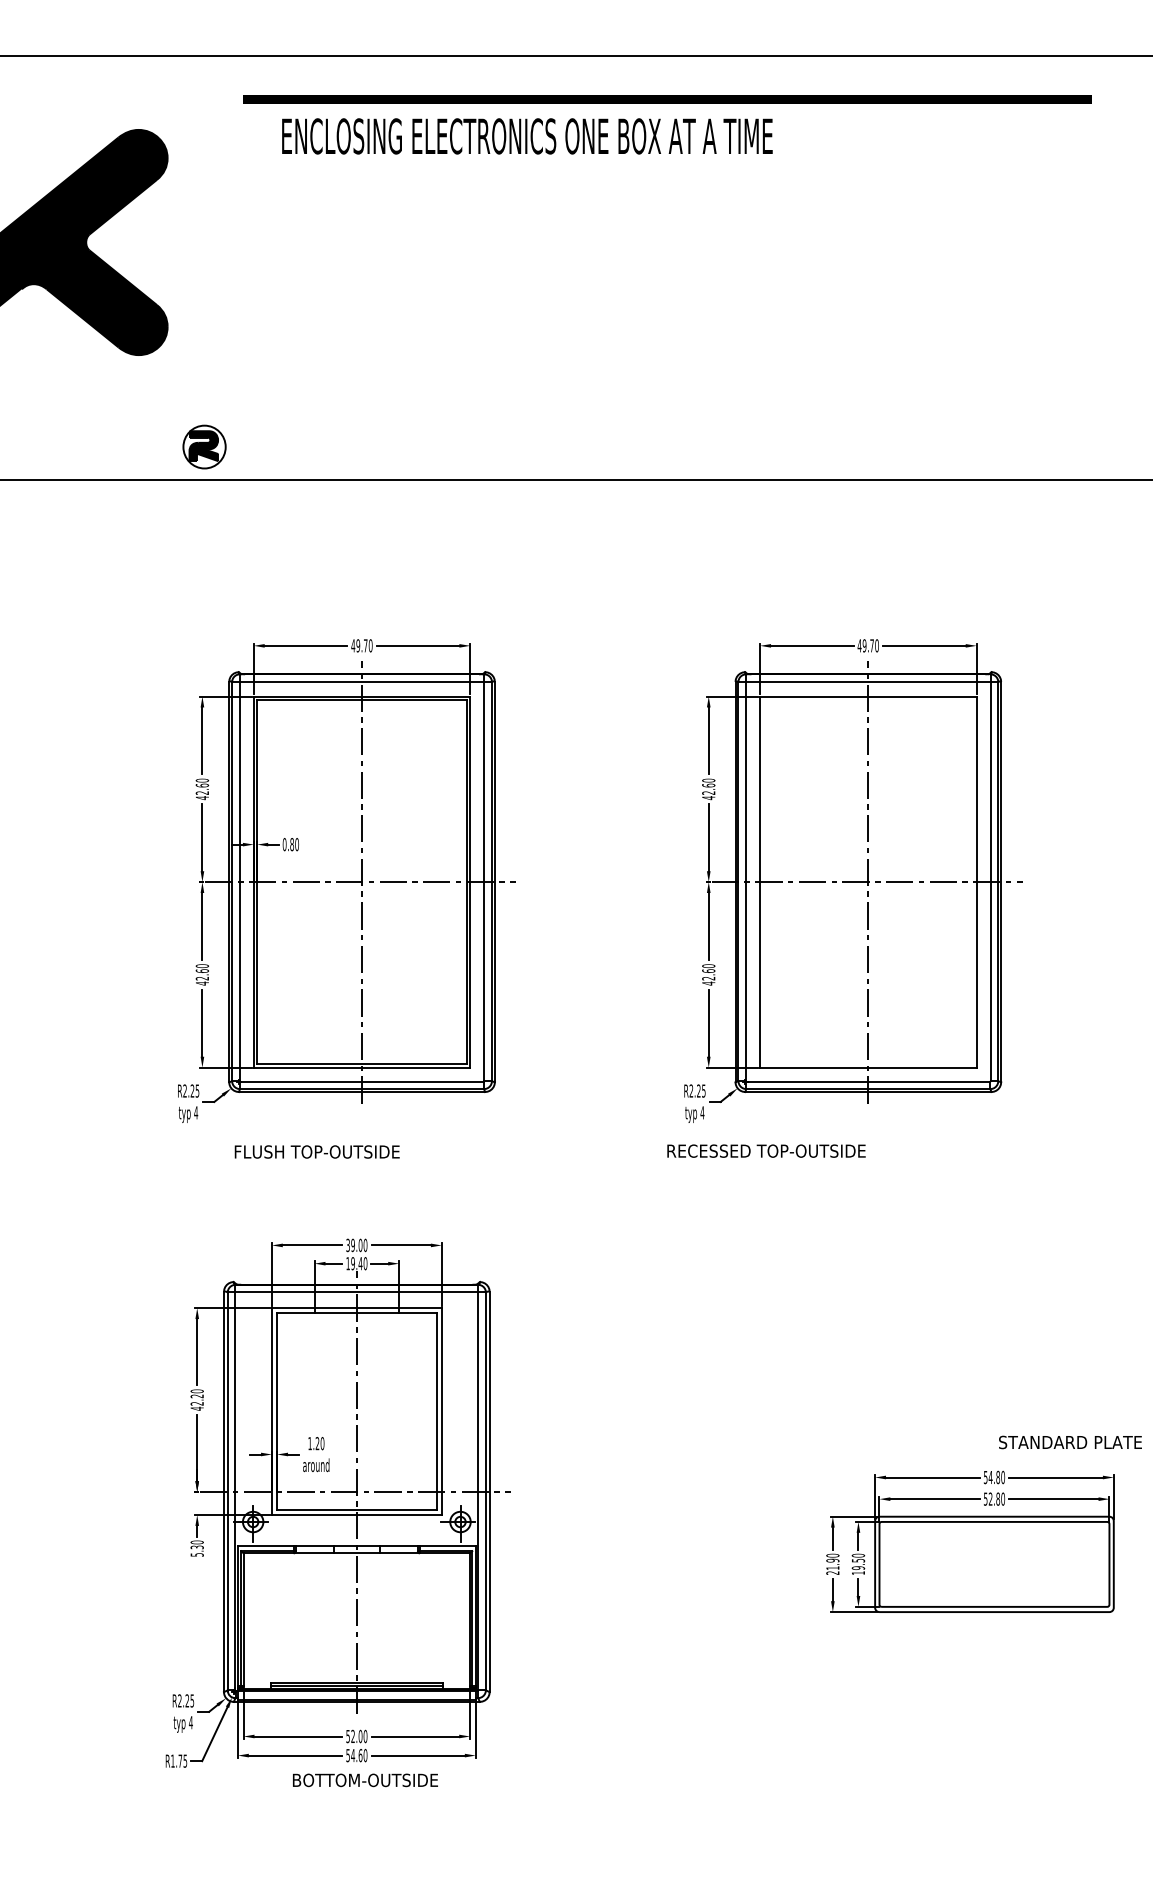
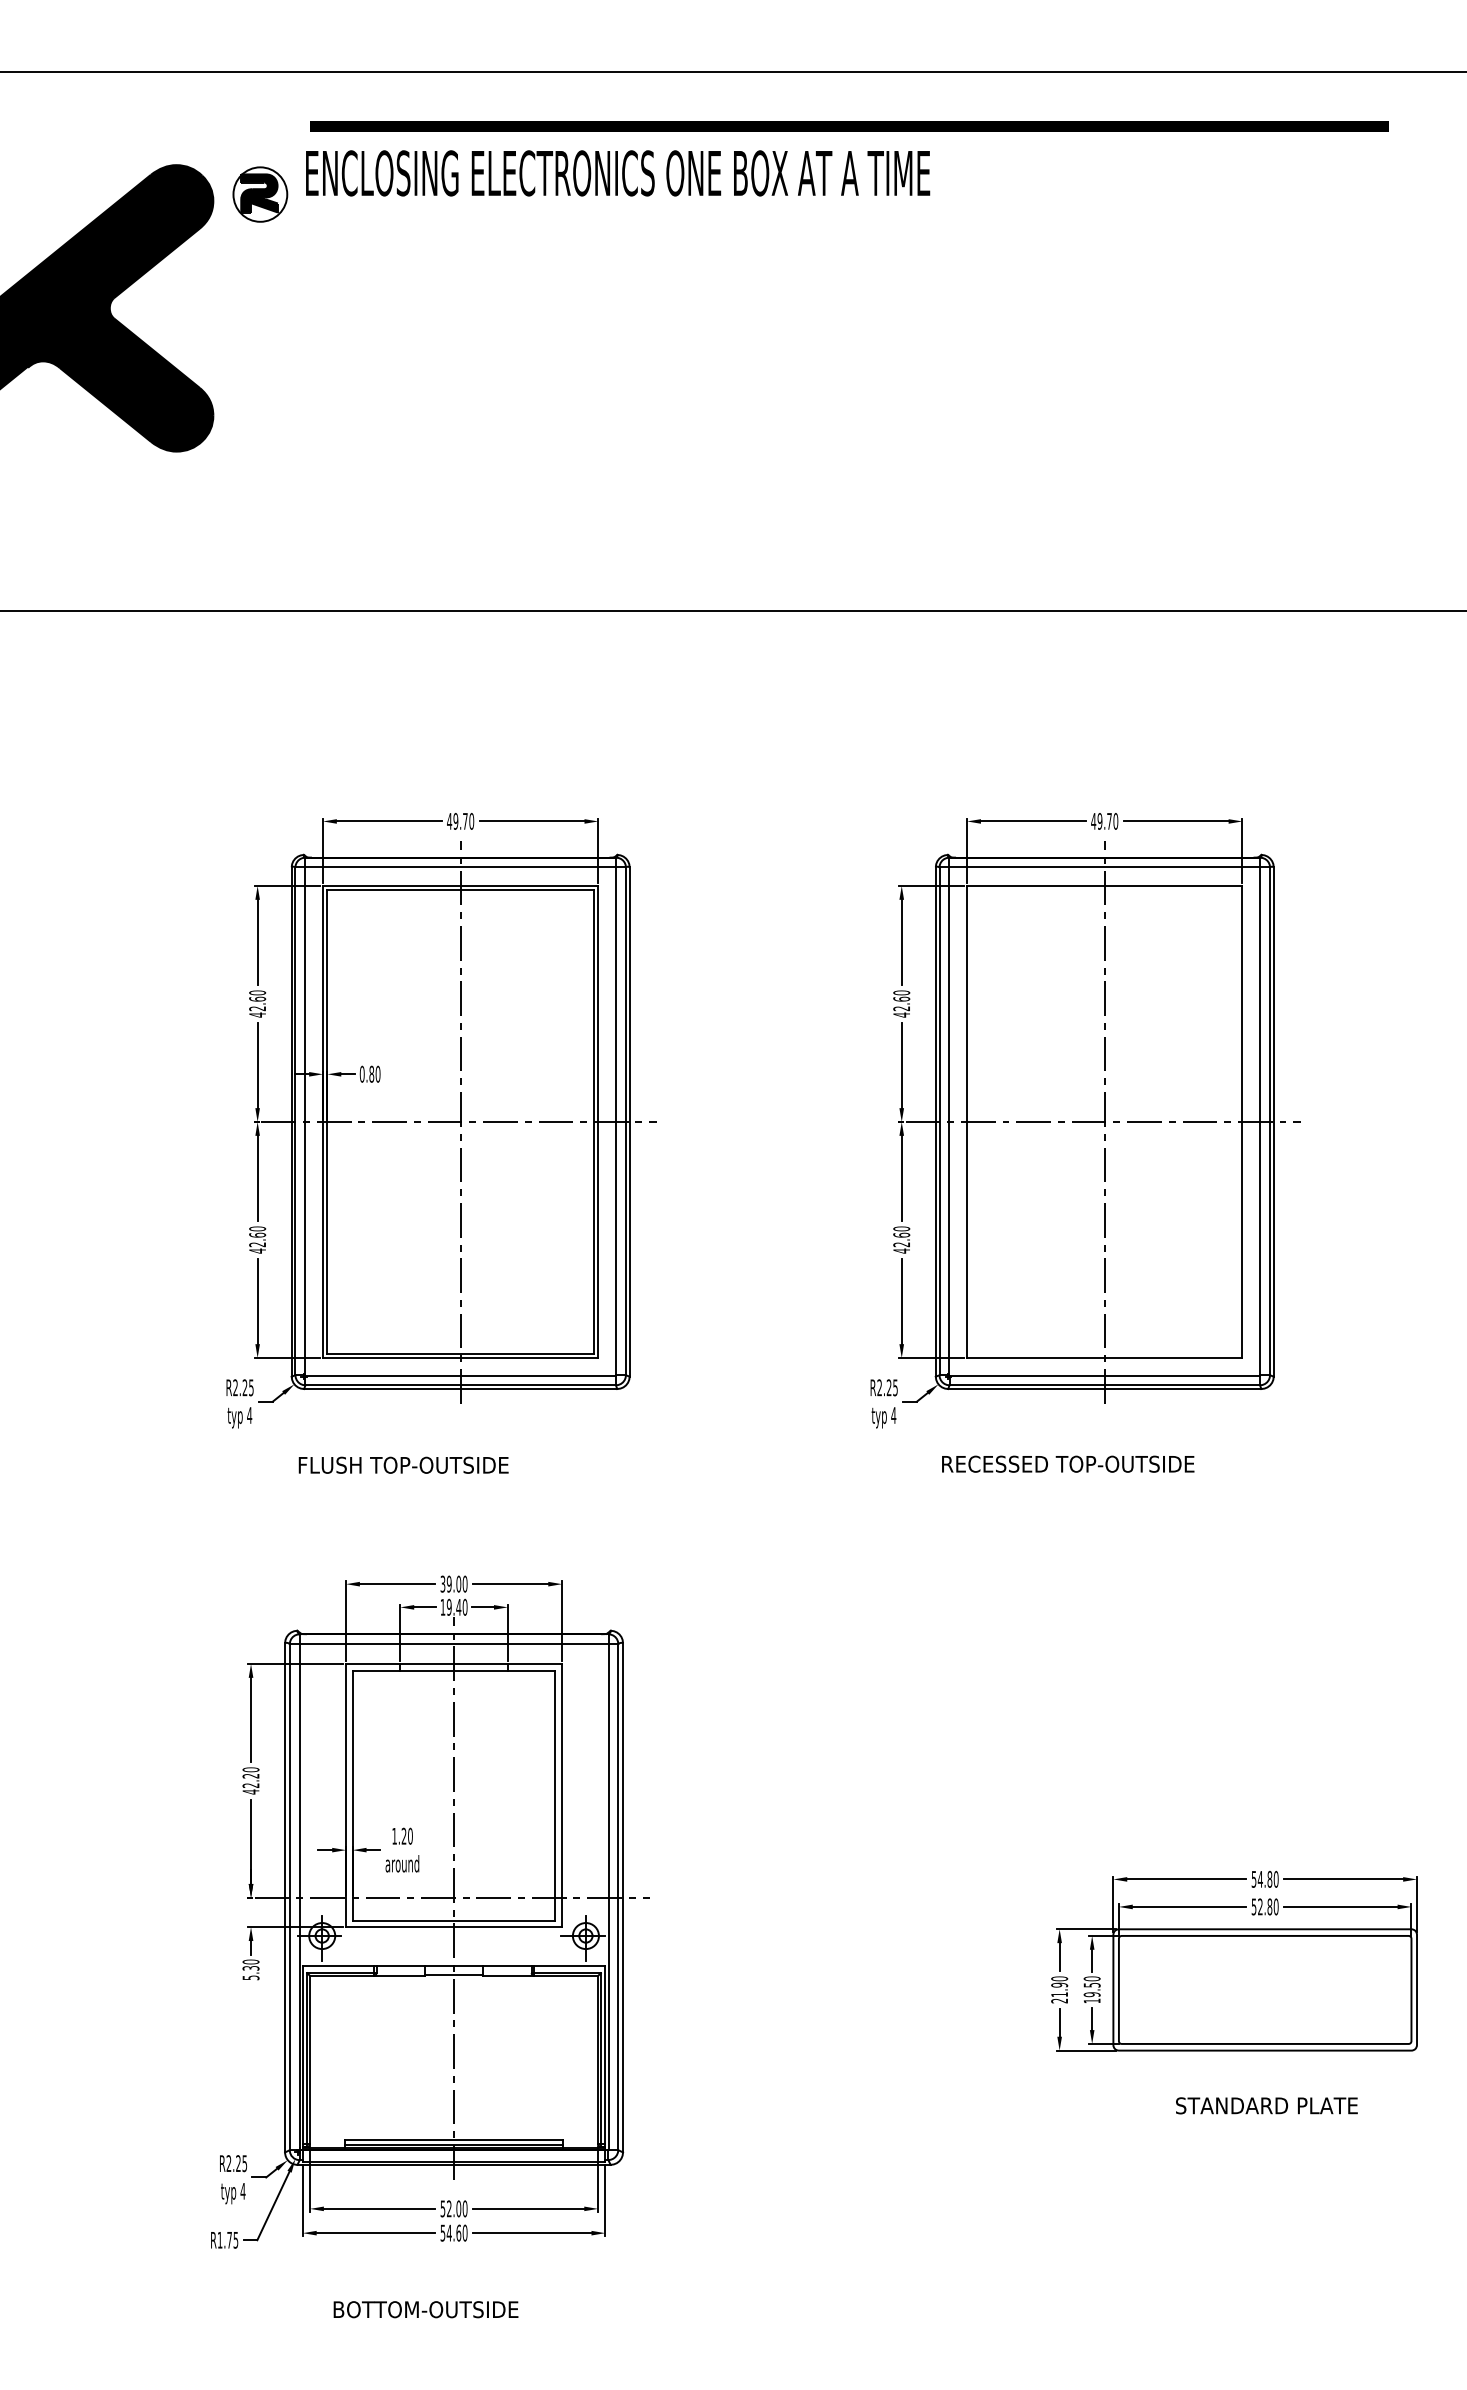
text: (527, 136) -> (618, 173), moved
part: (204, 447) -> (260, 194), moved
text: (766, 1150) -> (1068, 1463), moved
text: (1070, 1442) -> (1266, 2105), moved
text: (365, 1780) -> (425, 2309), moved

